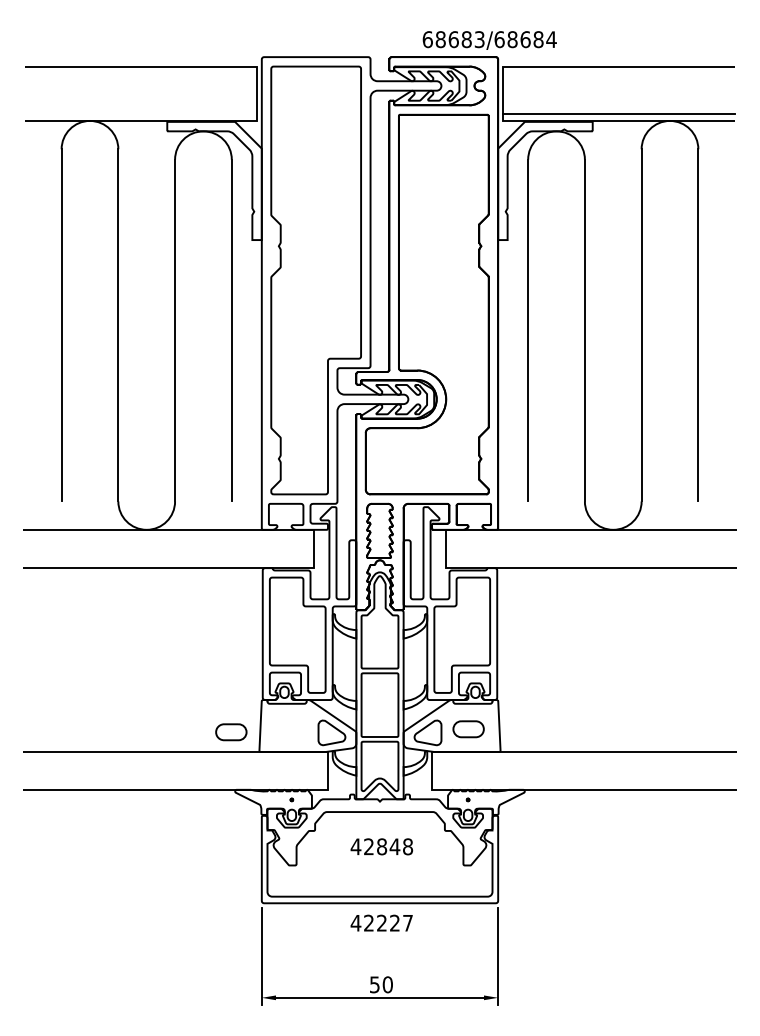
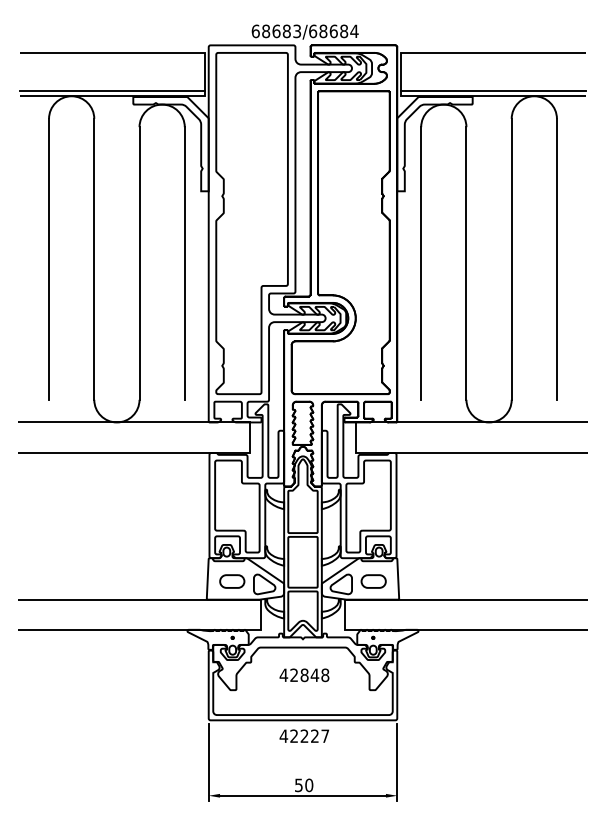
text: (489, 40) -> (304, 32), moved
line: (141, 113) -> (112, 90), added
part: (231, 732) -> (232, 581), moved

